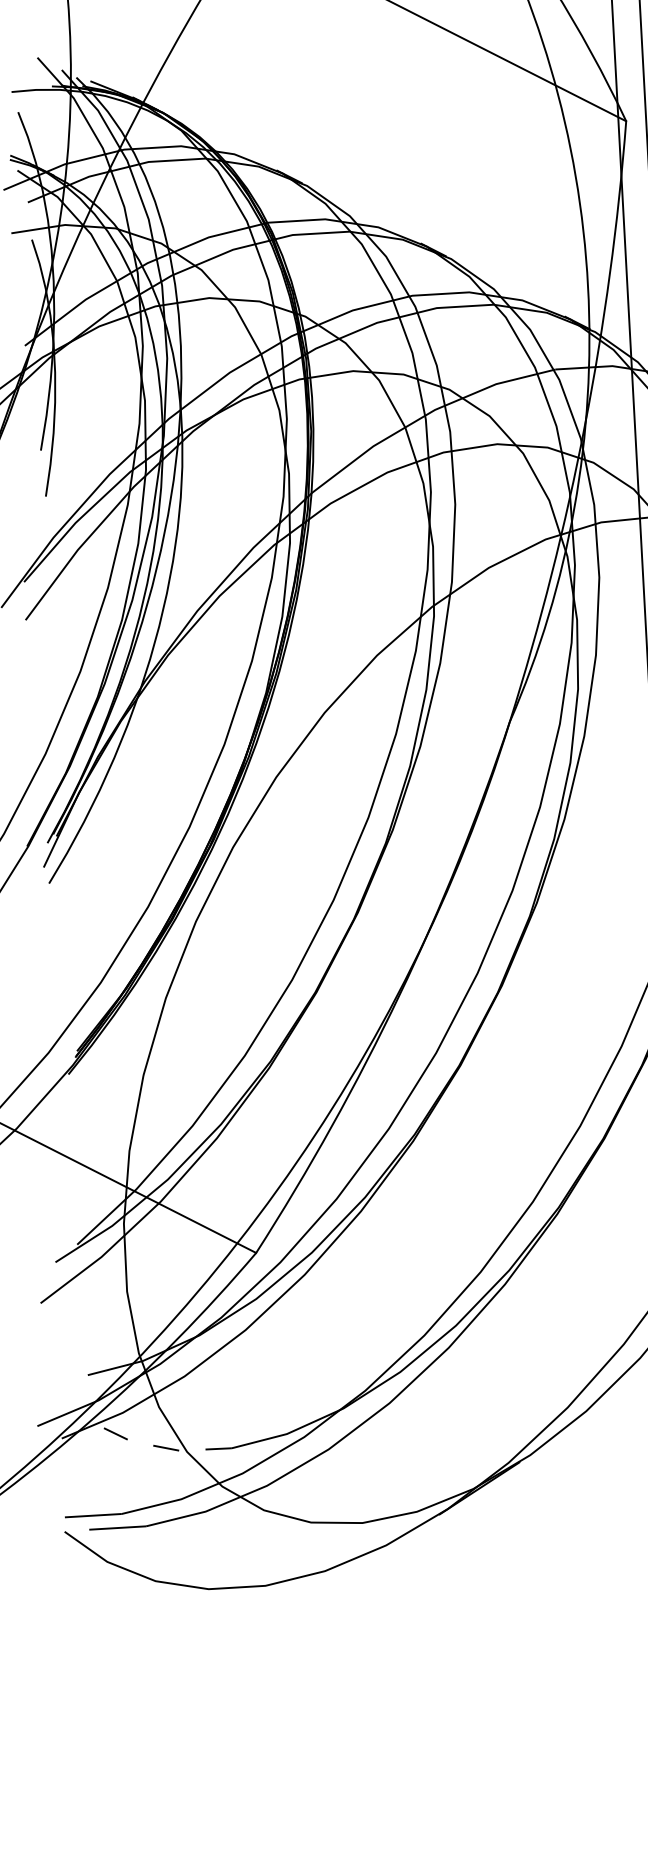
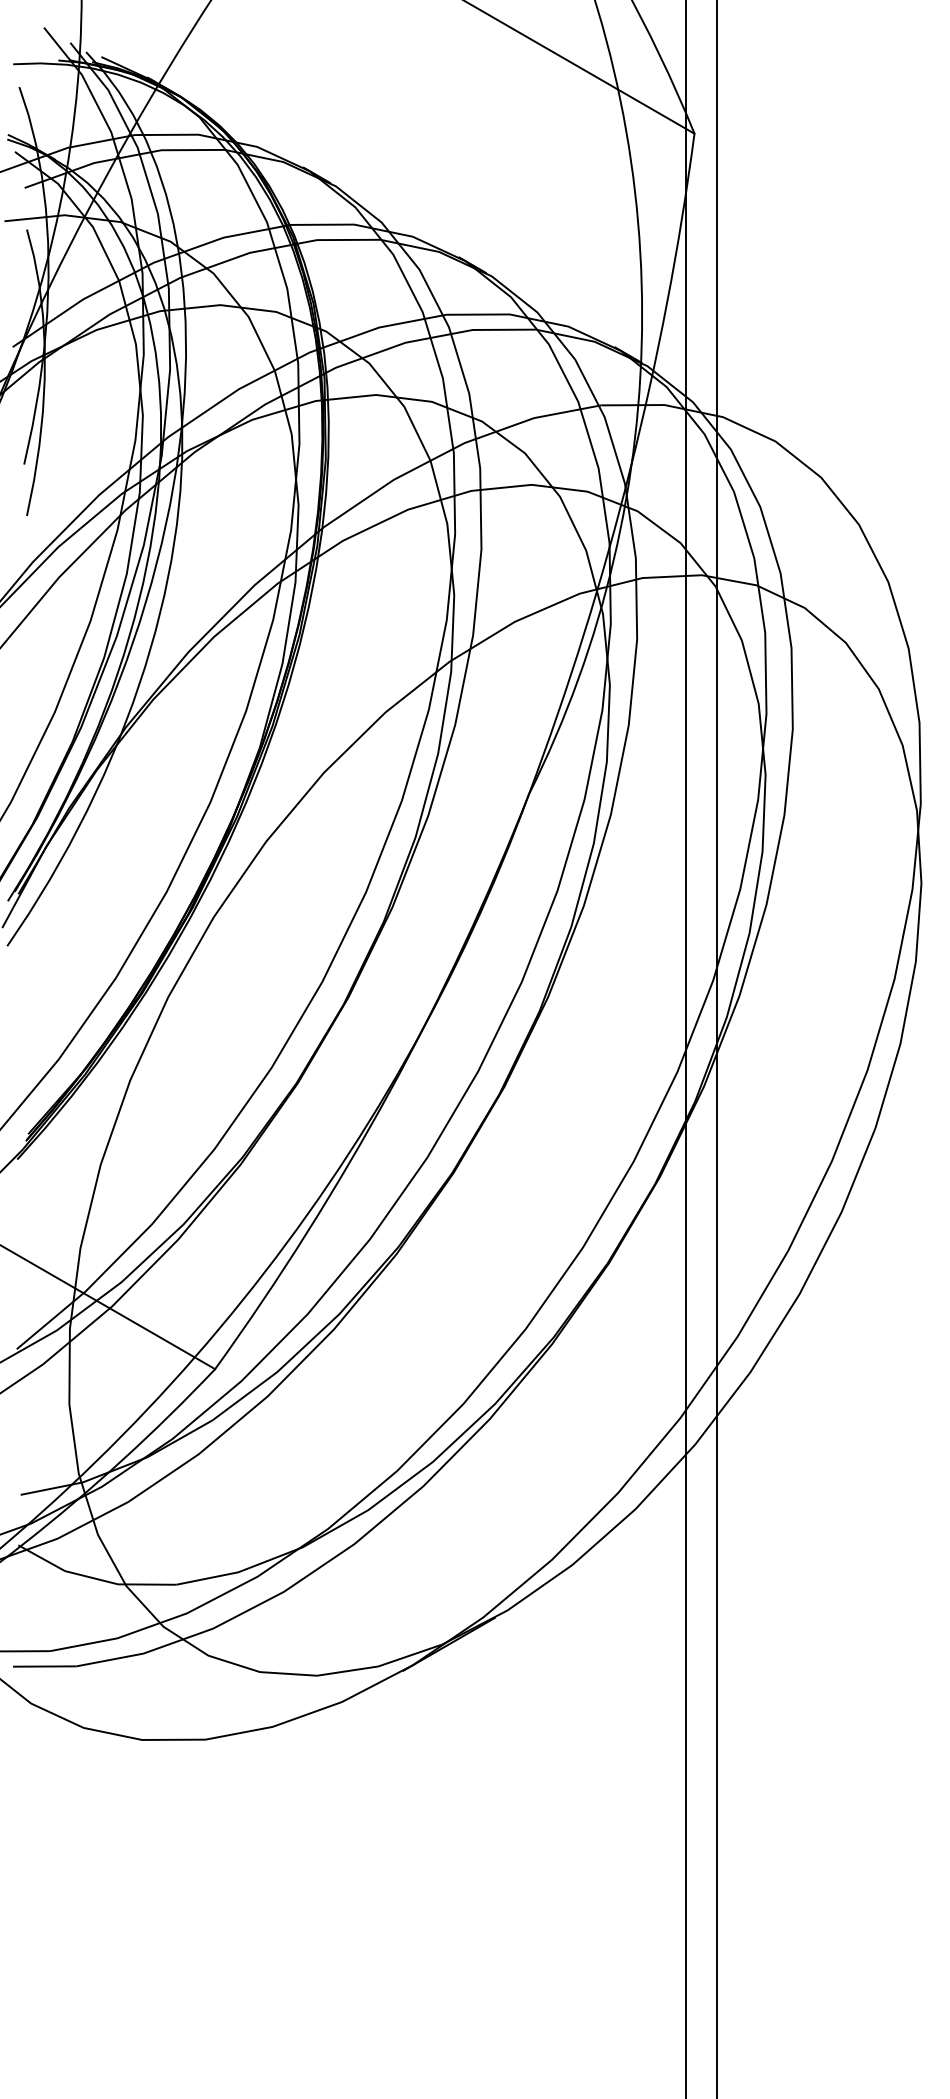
line: (157, 1446) -> (93, 1578), dashed -> solid

